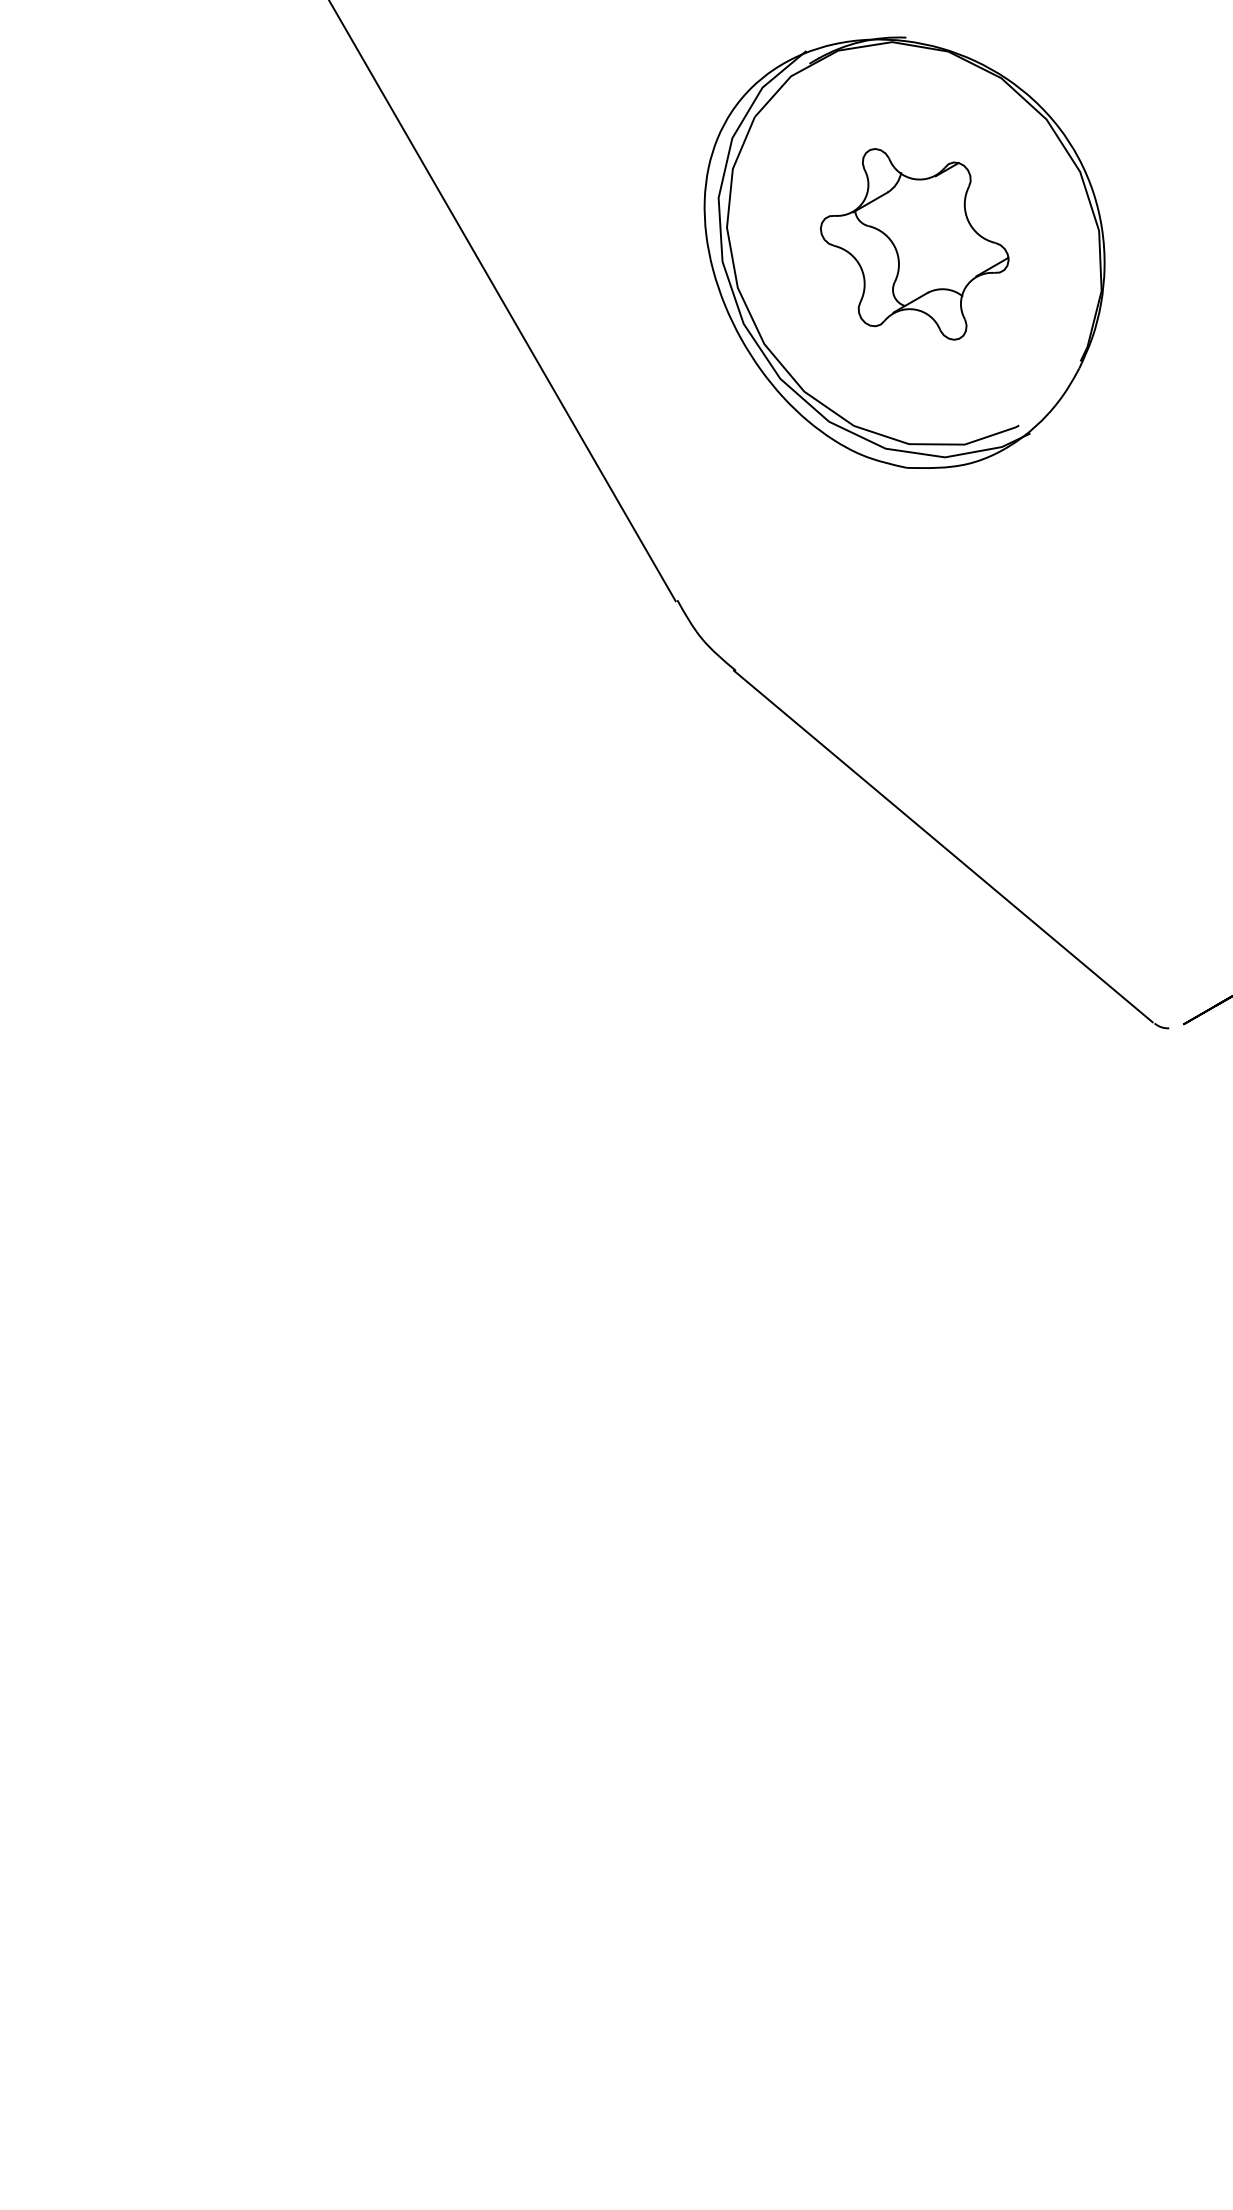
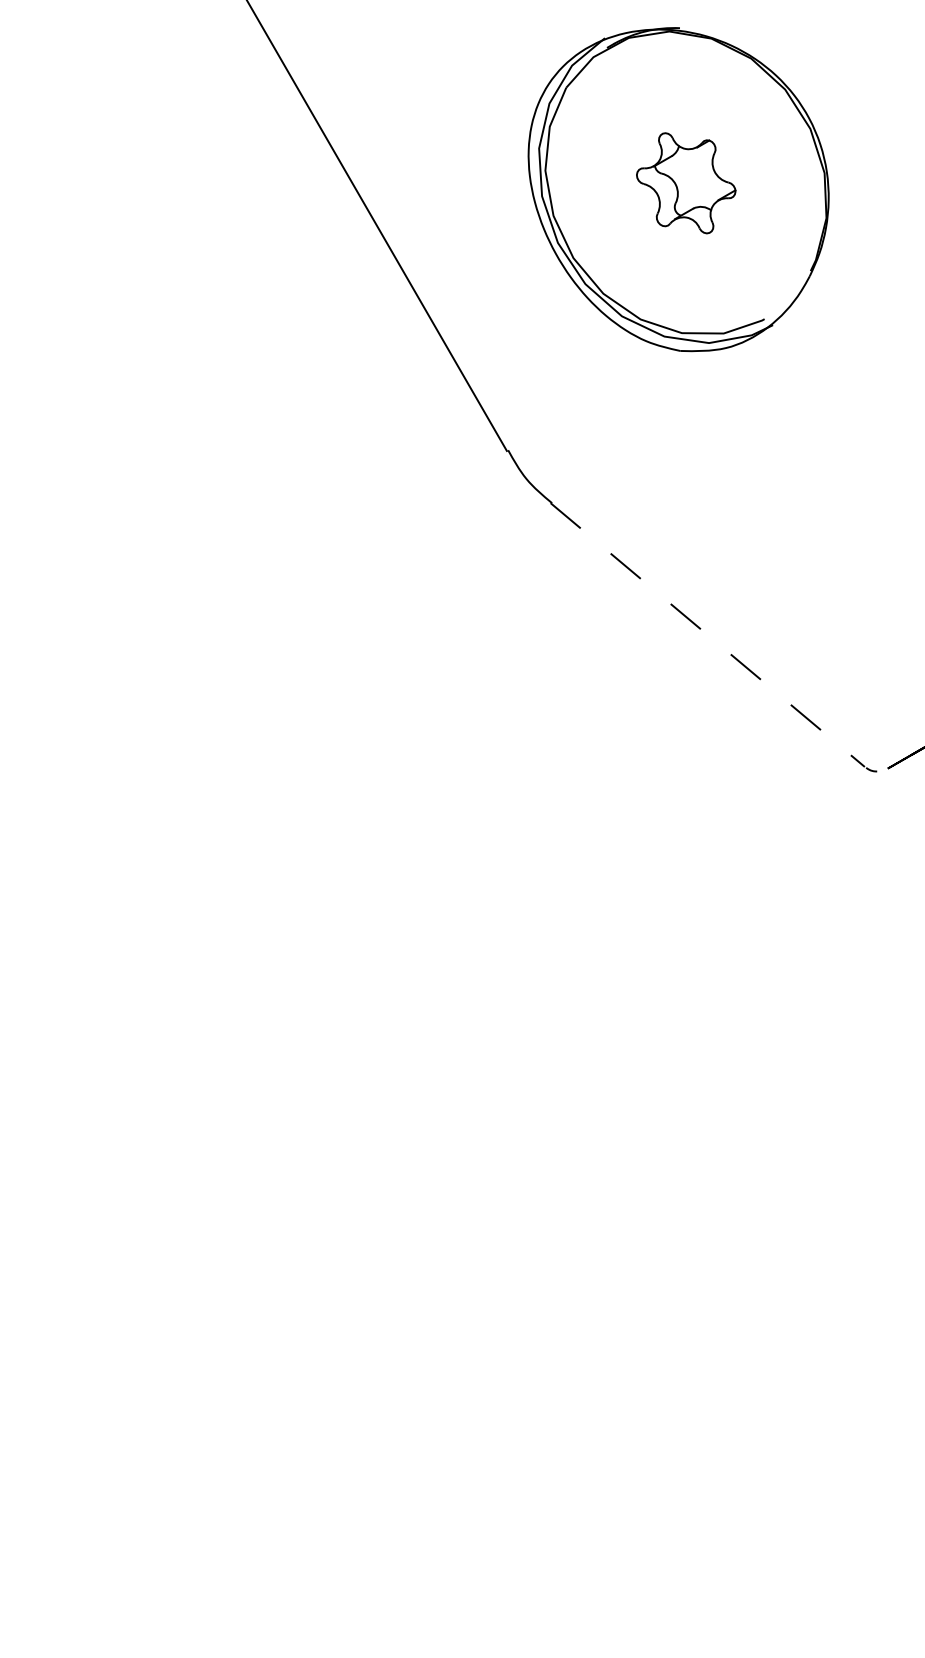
part: (914, 244) -> (686, 183), size x0.7
line: (943, 846) -> (707, 635), solid -> dashed

